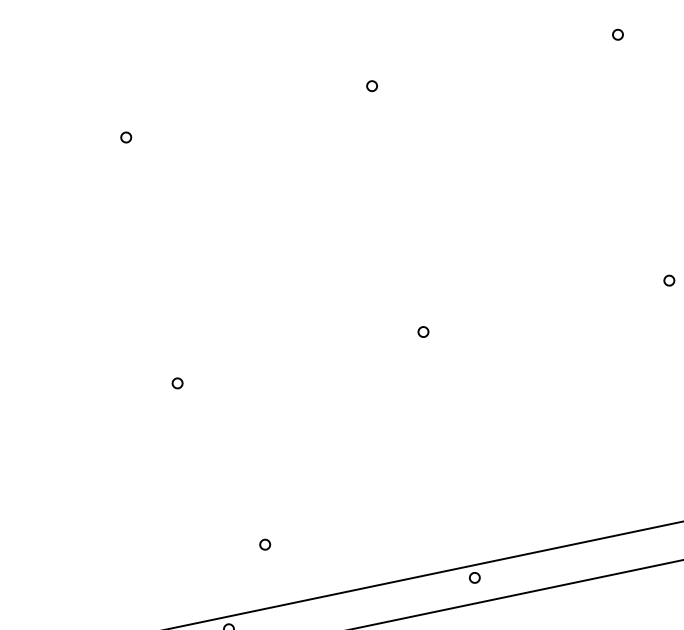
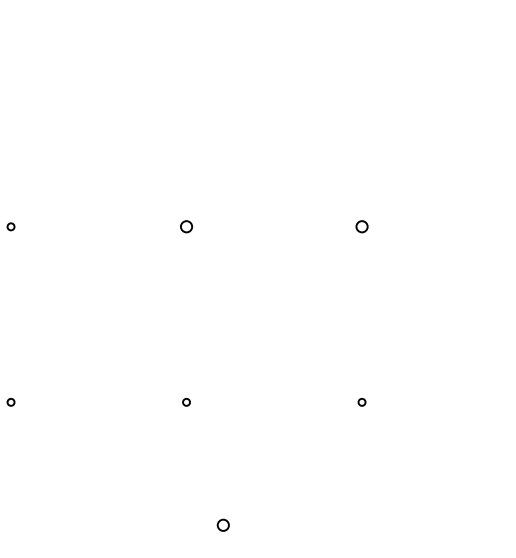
circle: (371, 85) -> (361, 226), size x1.6
circle: (126, 137) -> (186, 226), size x1.6
circle: (265, 543) -> (223, 524), size x1.6

